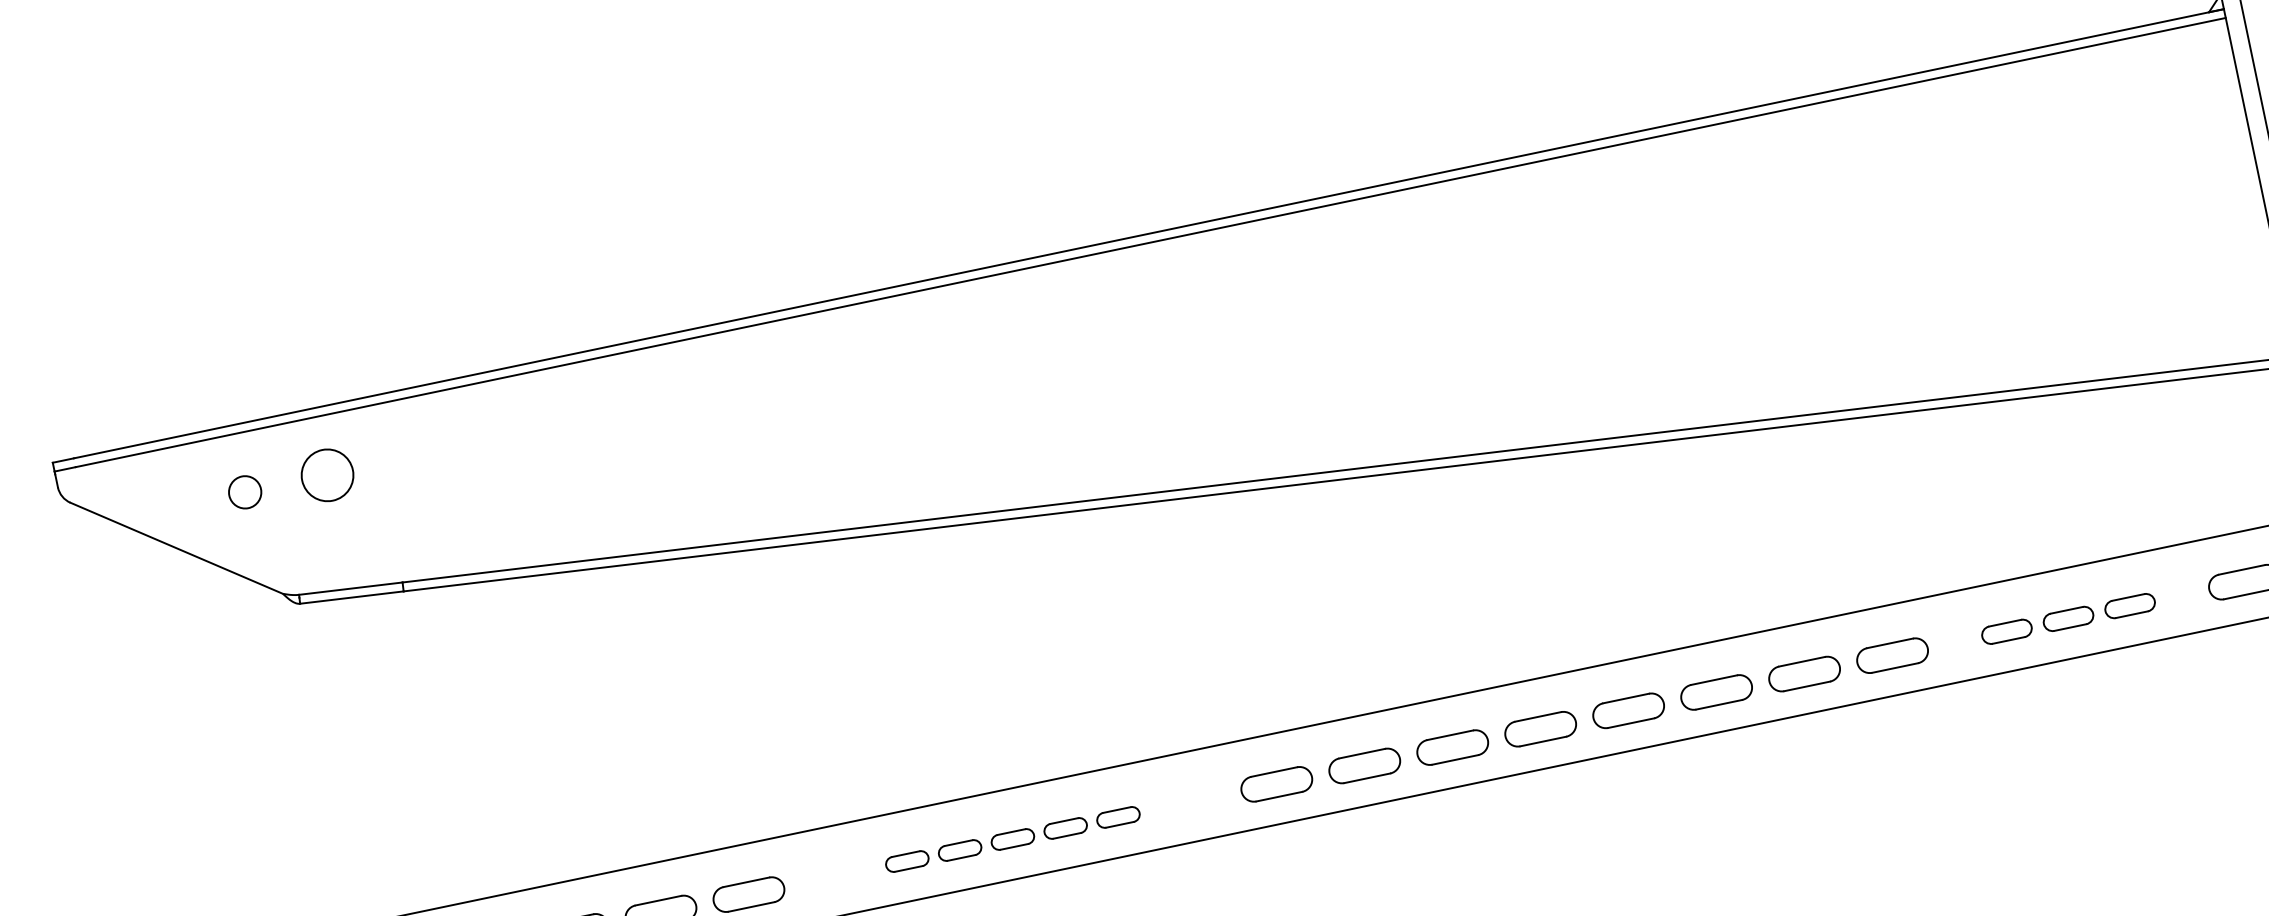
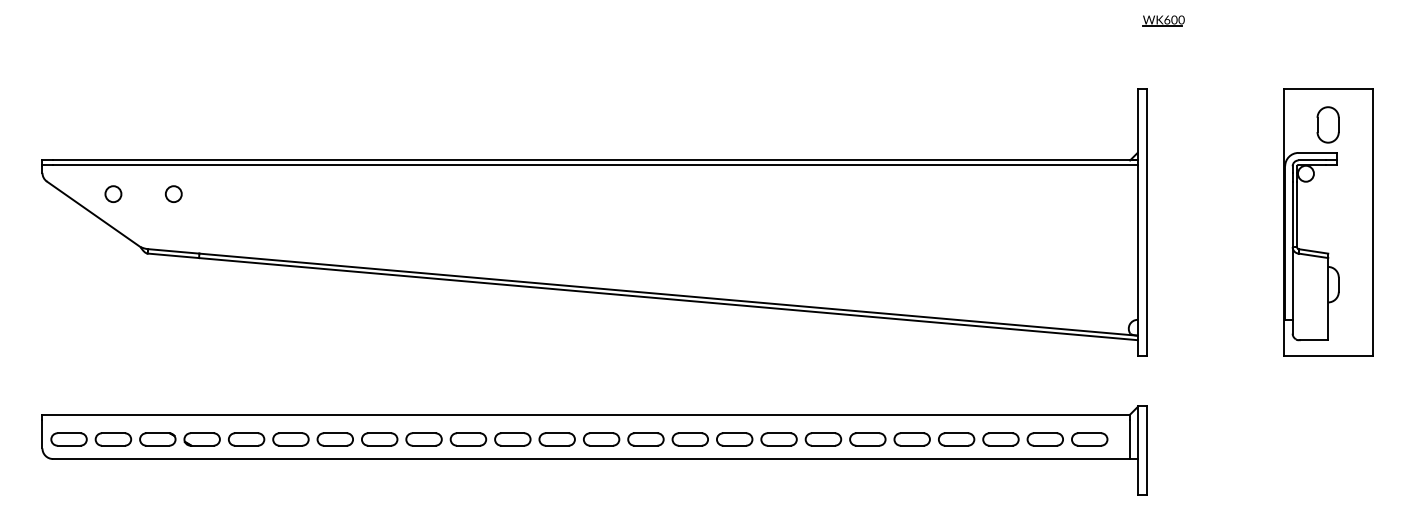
circle: (326, 473) -> (173, 193), size x0.62
circle: (245, 490) -> (113, 193), moved
part: (2067, 619) -> (1000, 439), size x1.43
part: (1012, 839) -> (468, 439), size x1.67

